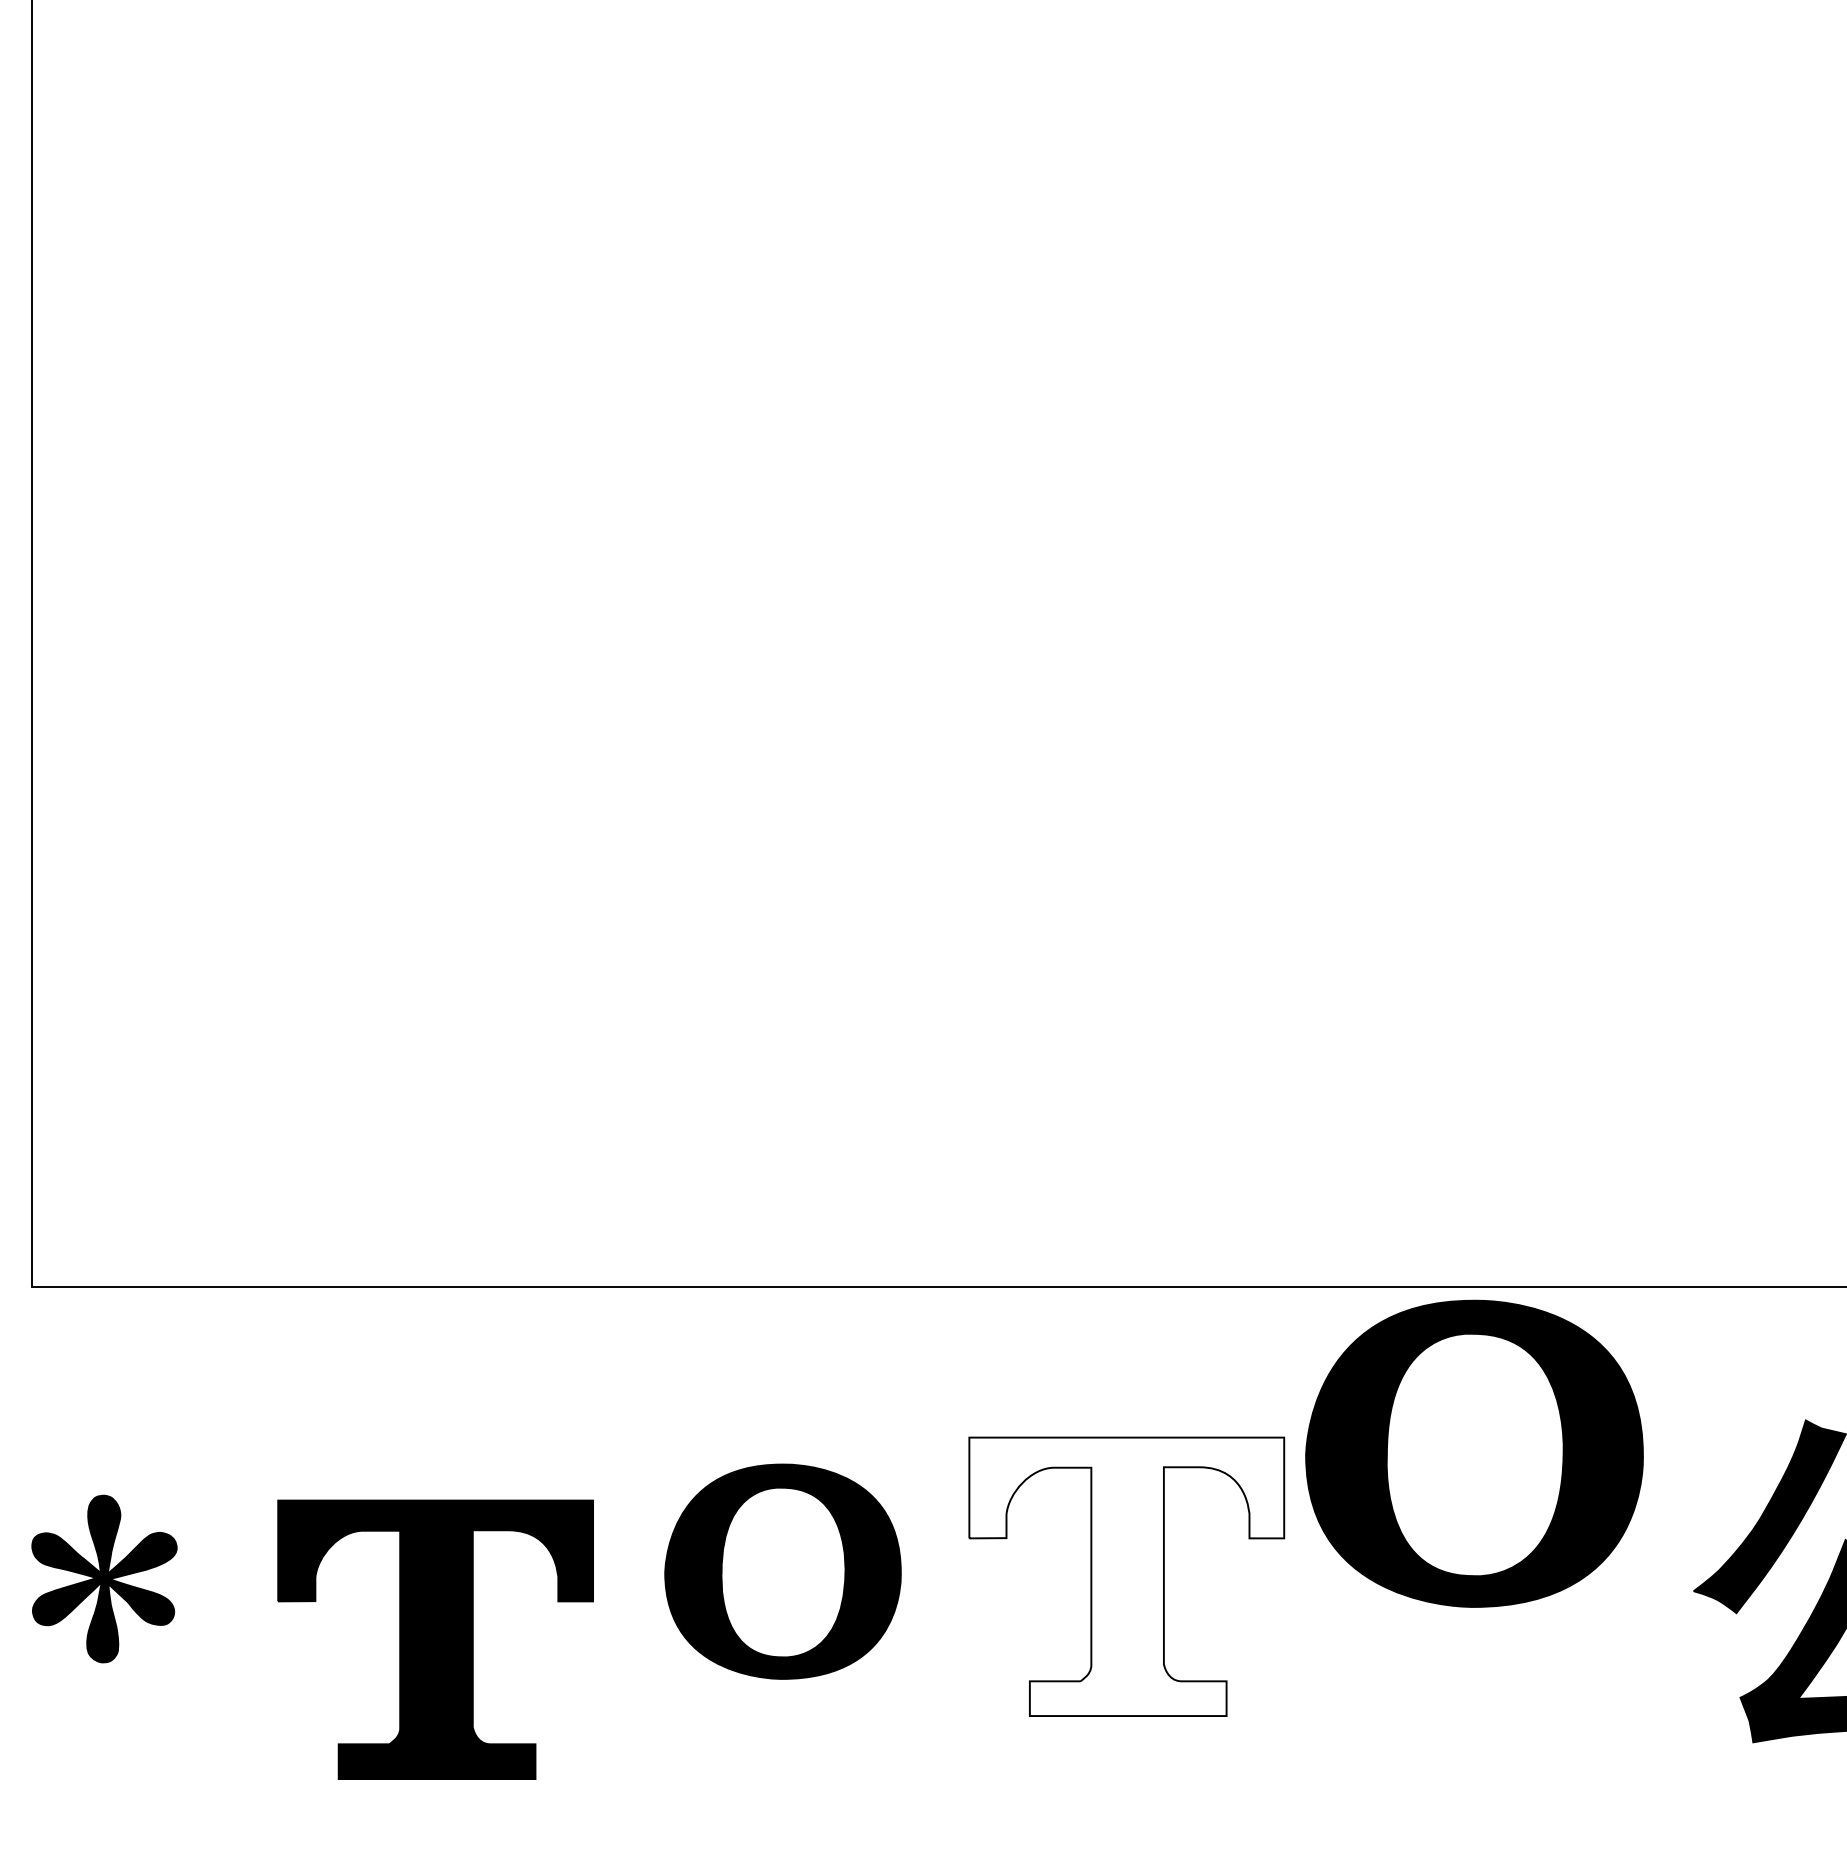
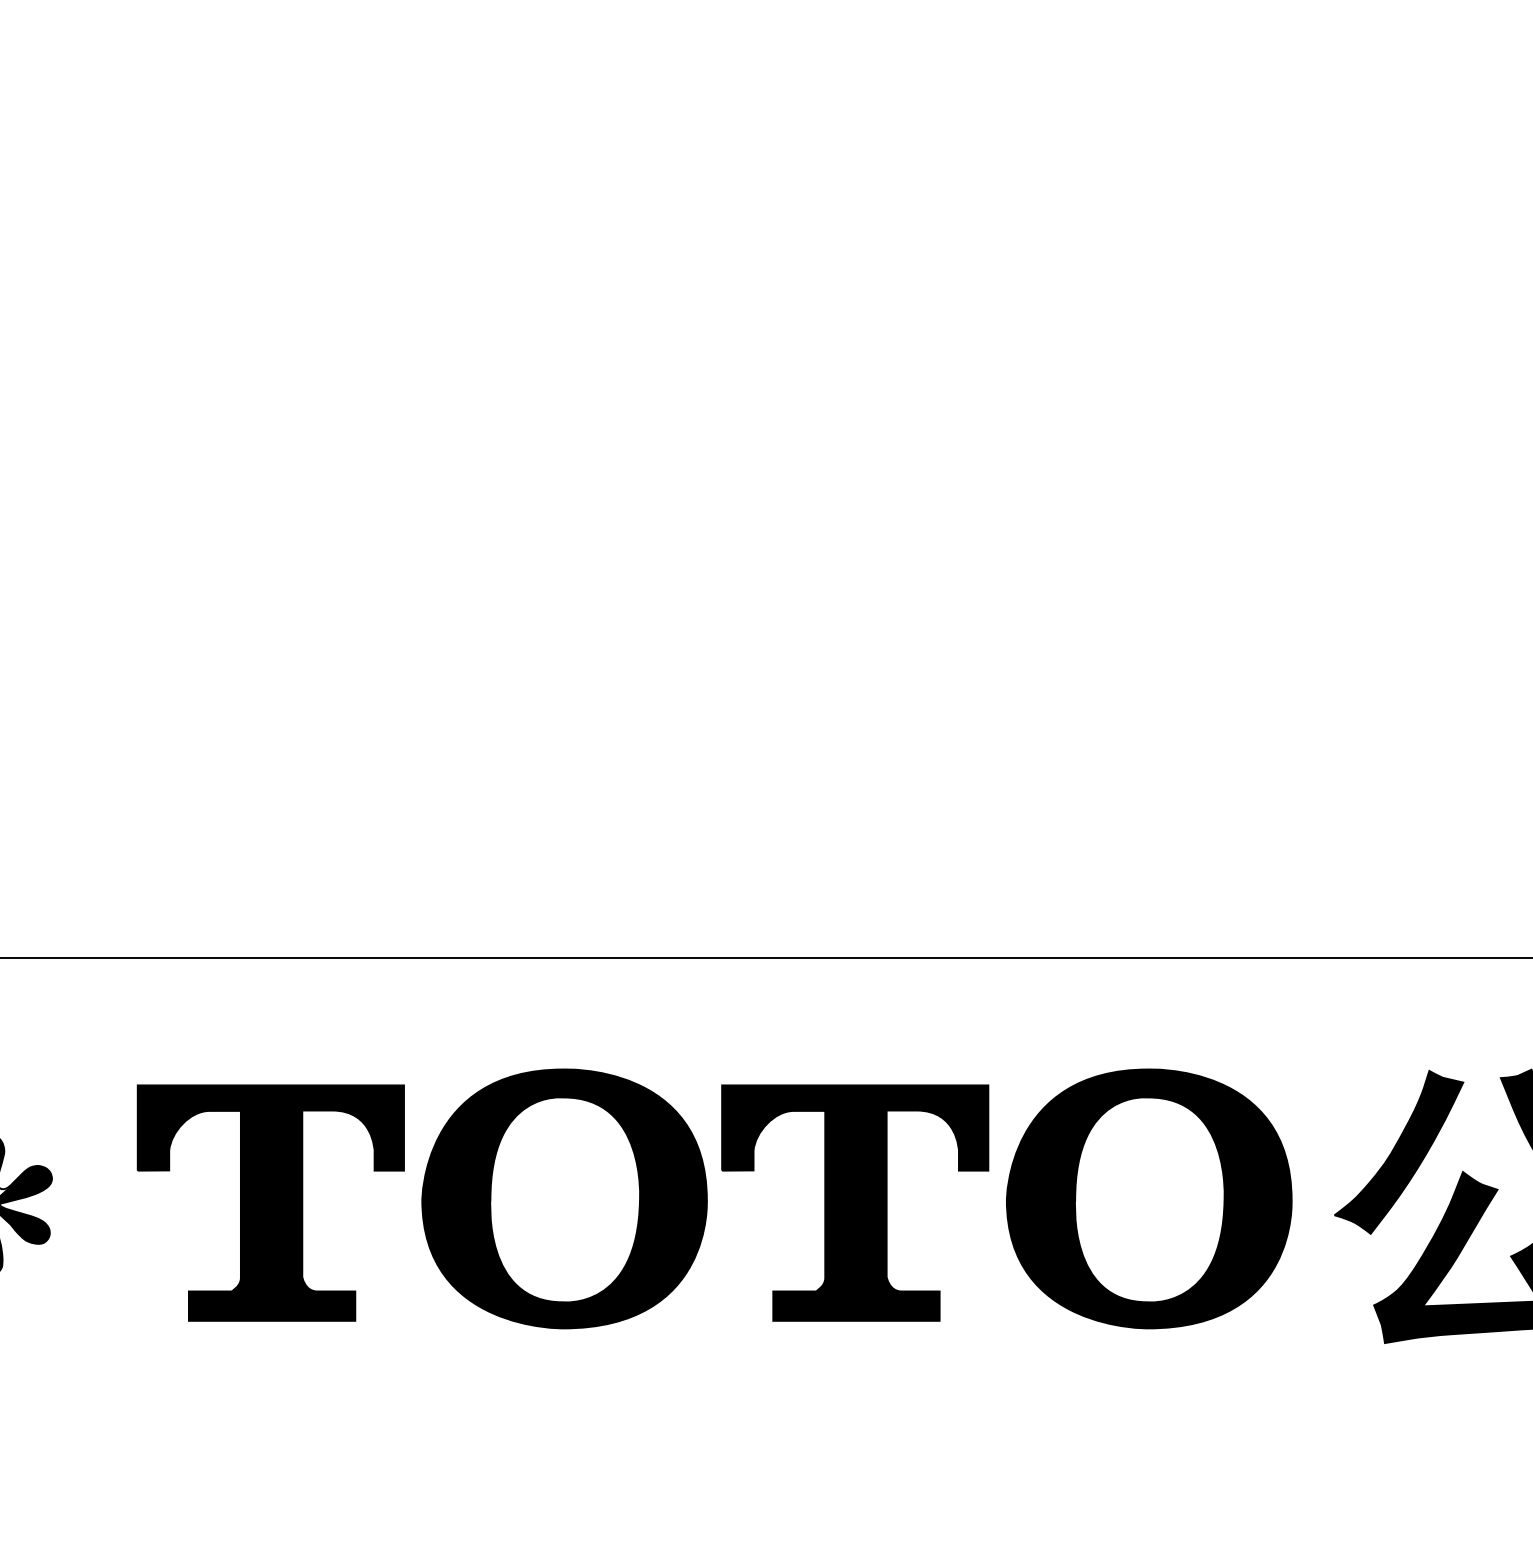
part: (1474, 1453) -> (1149, 1198), moved
part: (782, 1571) -> (564, 1198), size x1.43
fill: (1126, 1576) -> (854, 1202), added
part: (435, 1639) -> (270, 1202), moved

